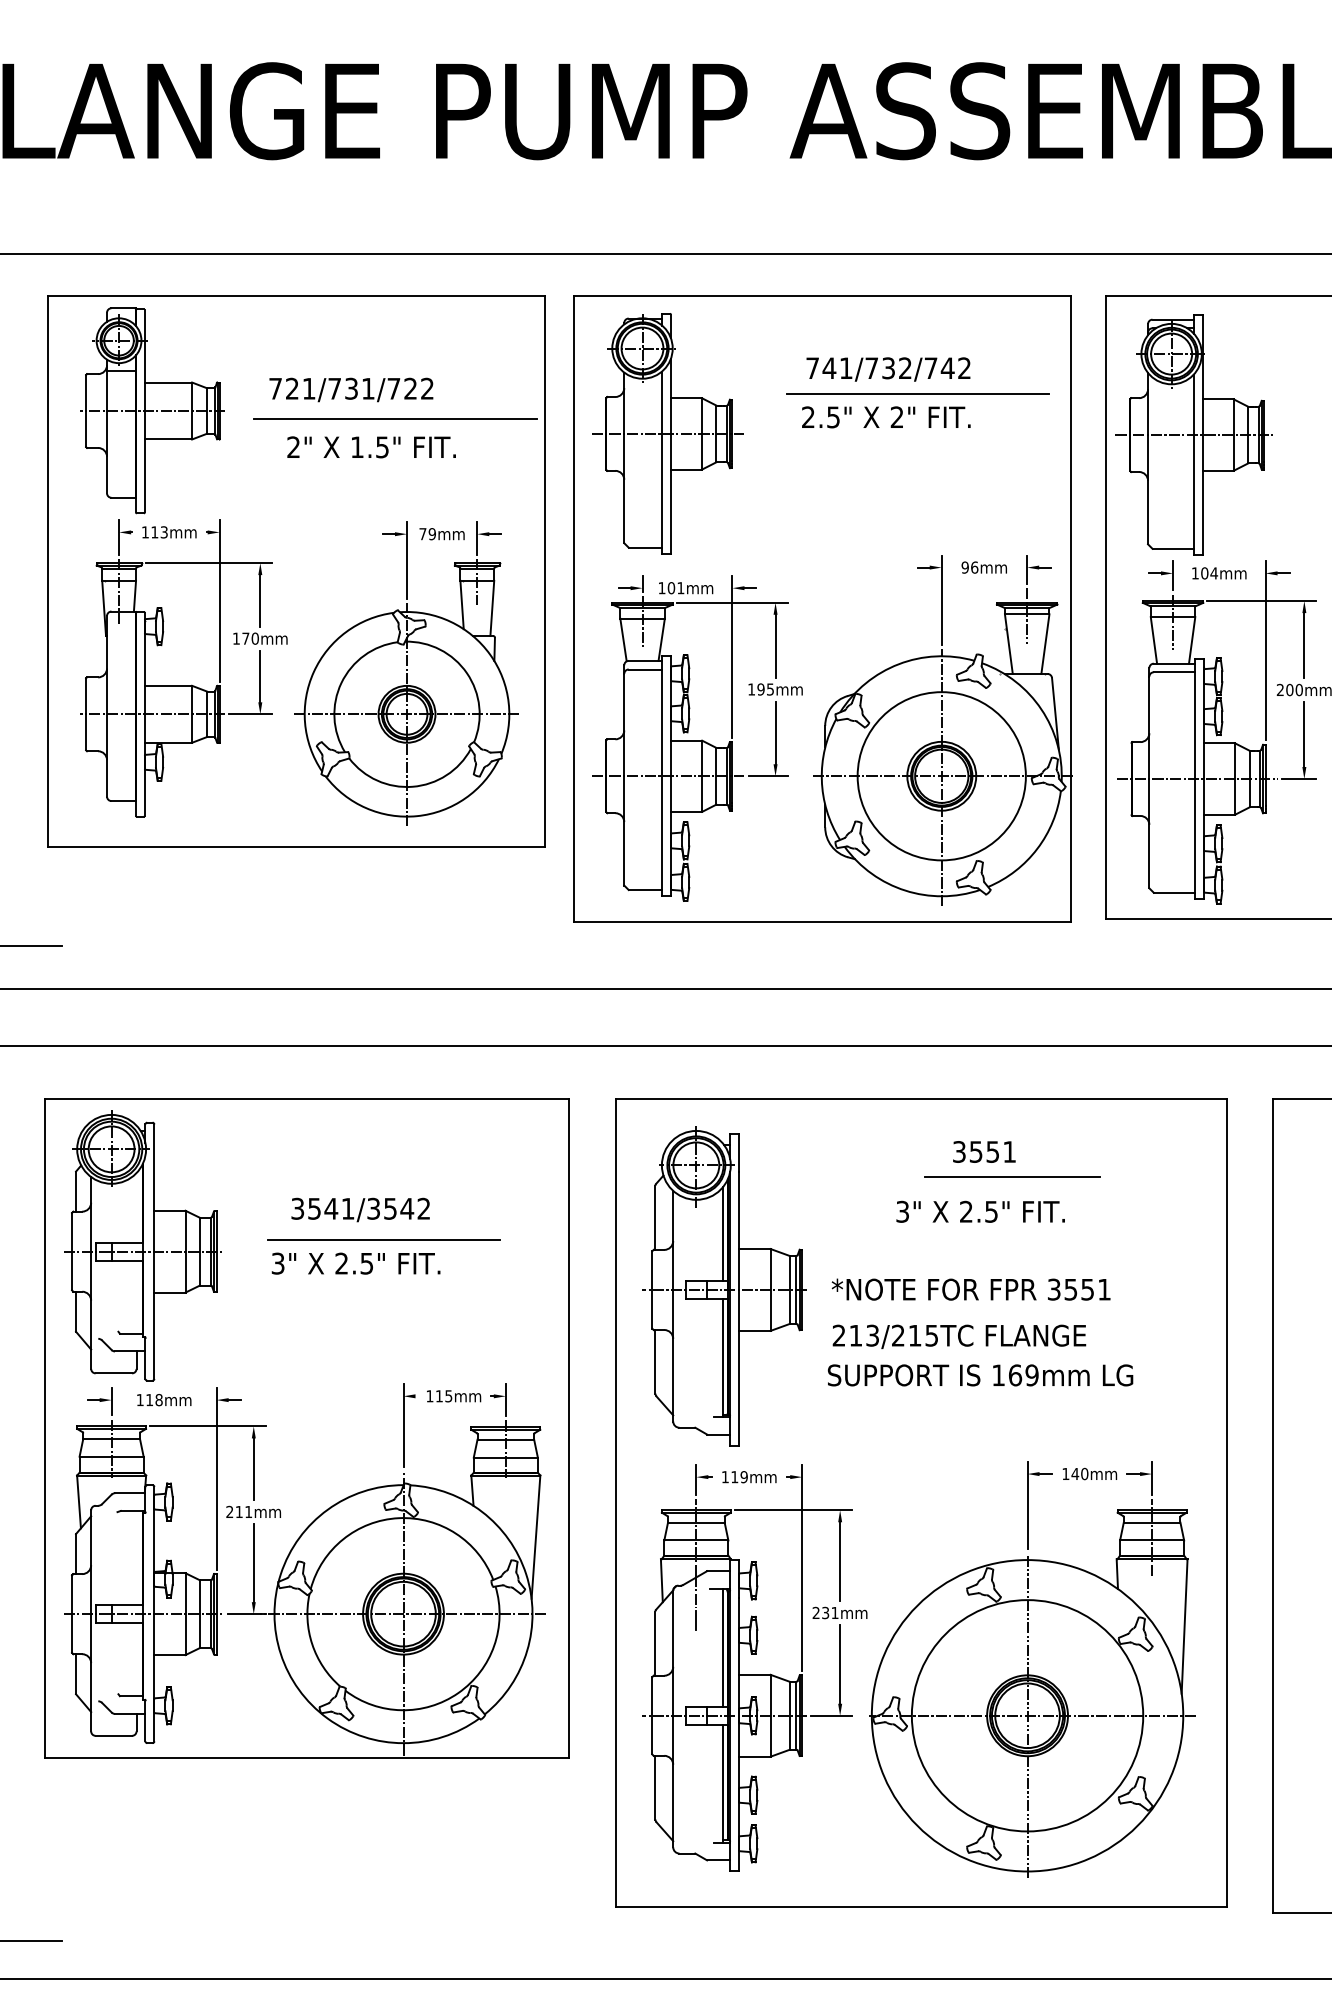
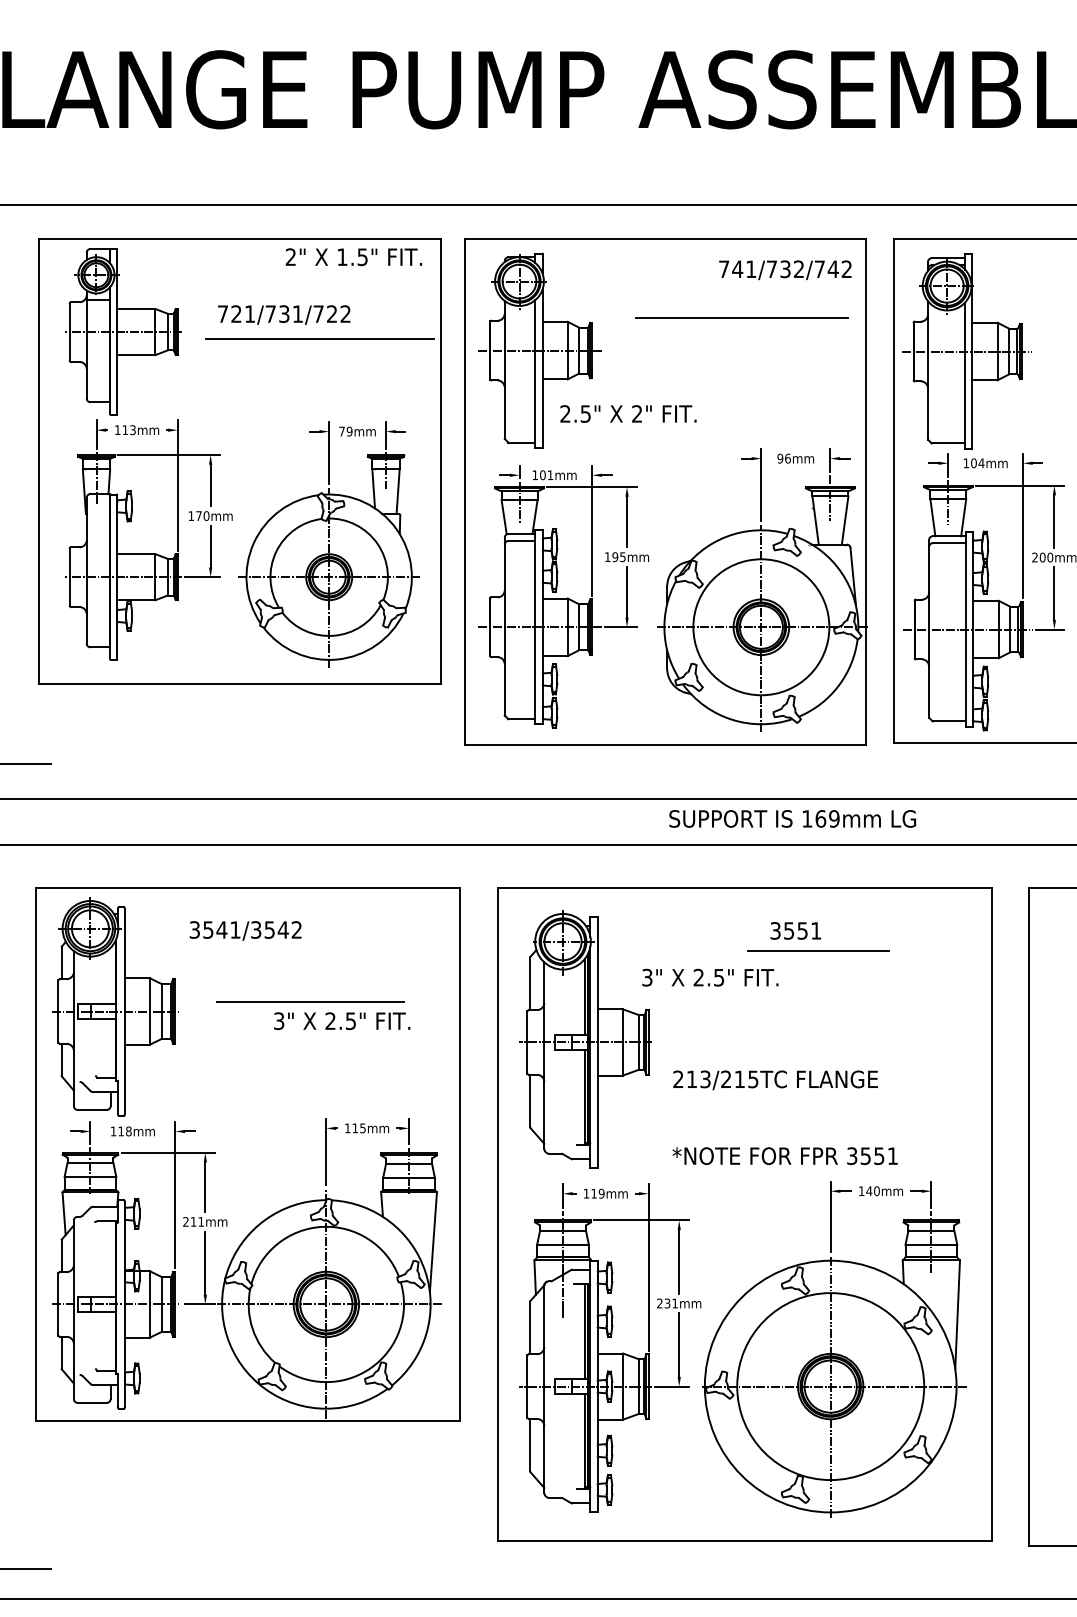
text: (888, 369) -> (785, 270), moved
text: (886, 417) -> (628, 414), moved
text: (371, 447) -> (353, 257), moved
text: (360, 1209) -> (245, 930), moved
text: (980, 1211) -> (710, 977), moved
text: (355, 1263) -> (341, 1021), moved
text: (970, 1289) -> (784, 1156), moved
text: (980, 1375) -> (792, 819), moved

